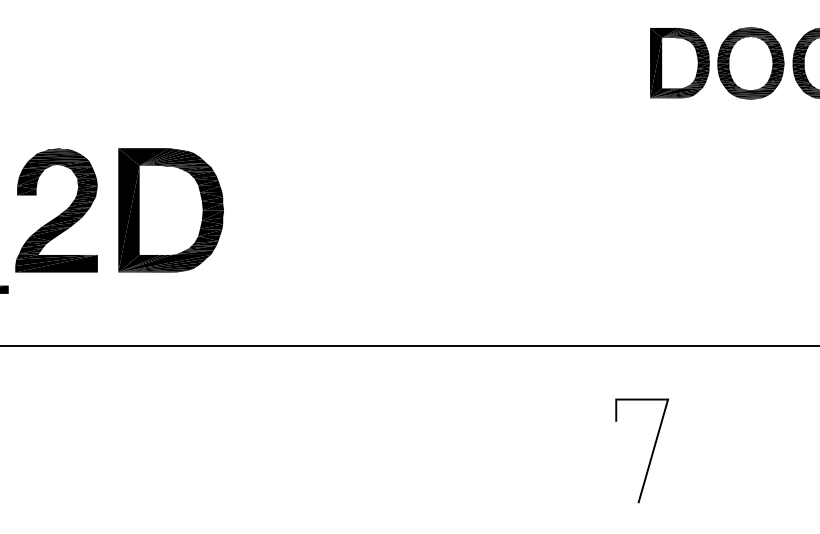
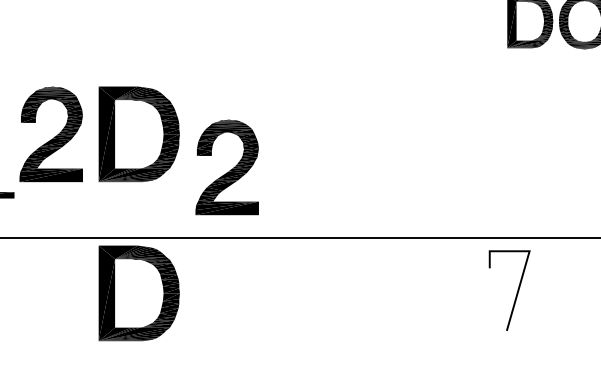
part: (285, 253) -> (227, 167), added
part: (170, 417) -> (138, 293), added
line: (651, 453) -> (516, 292), moved

